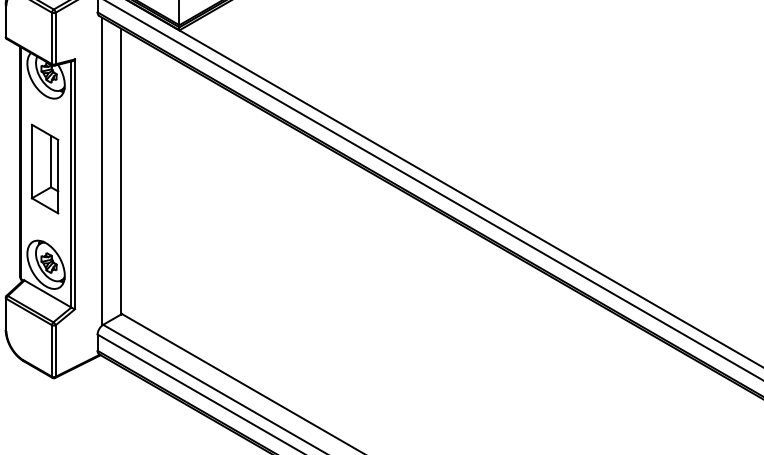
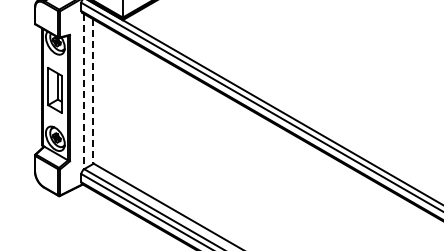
line: (101, 171) -> (83, 91), solid -> dashed
line: (121, 173) -> (93, 92), solid -> dashed

